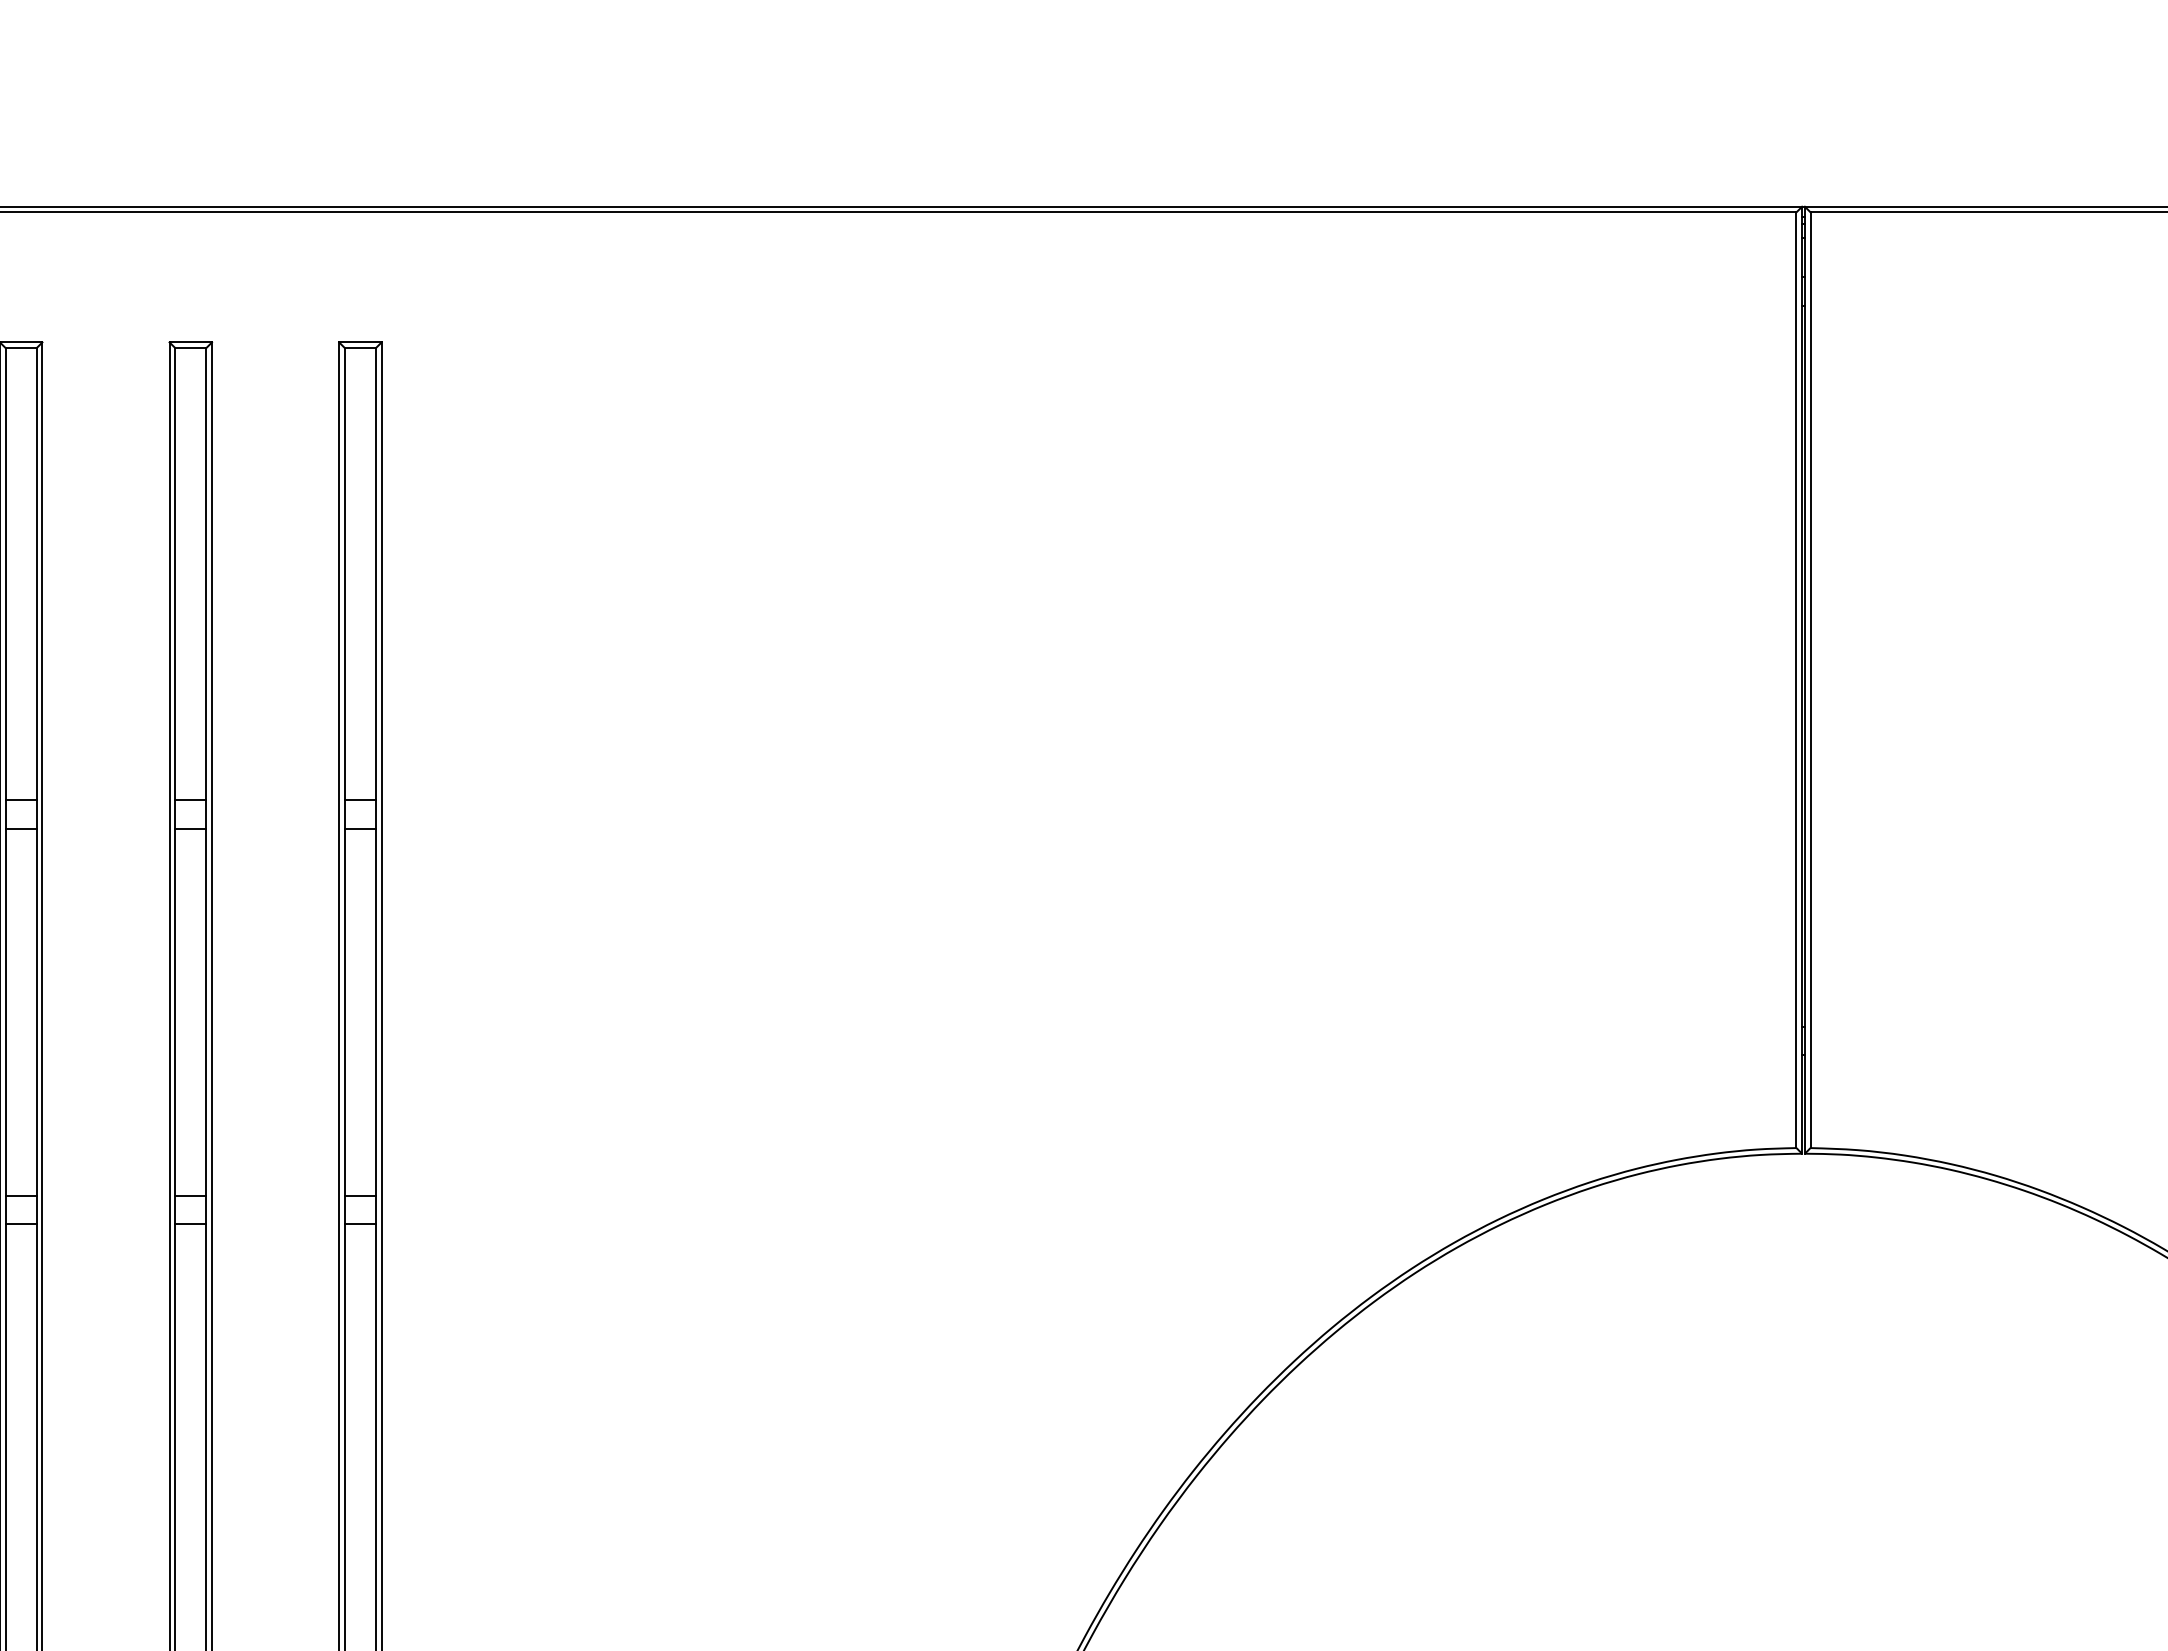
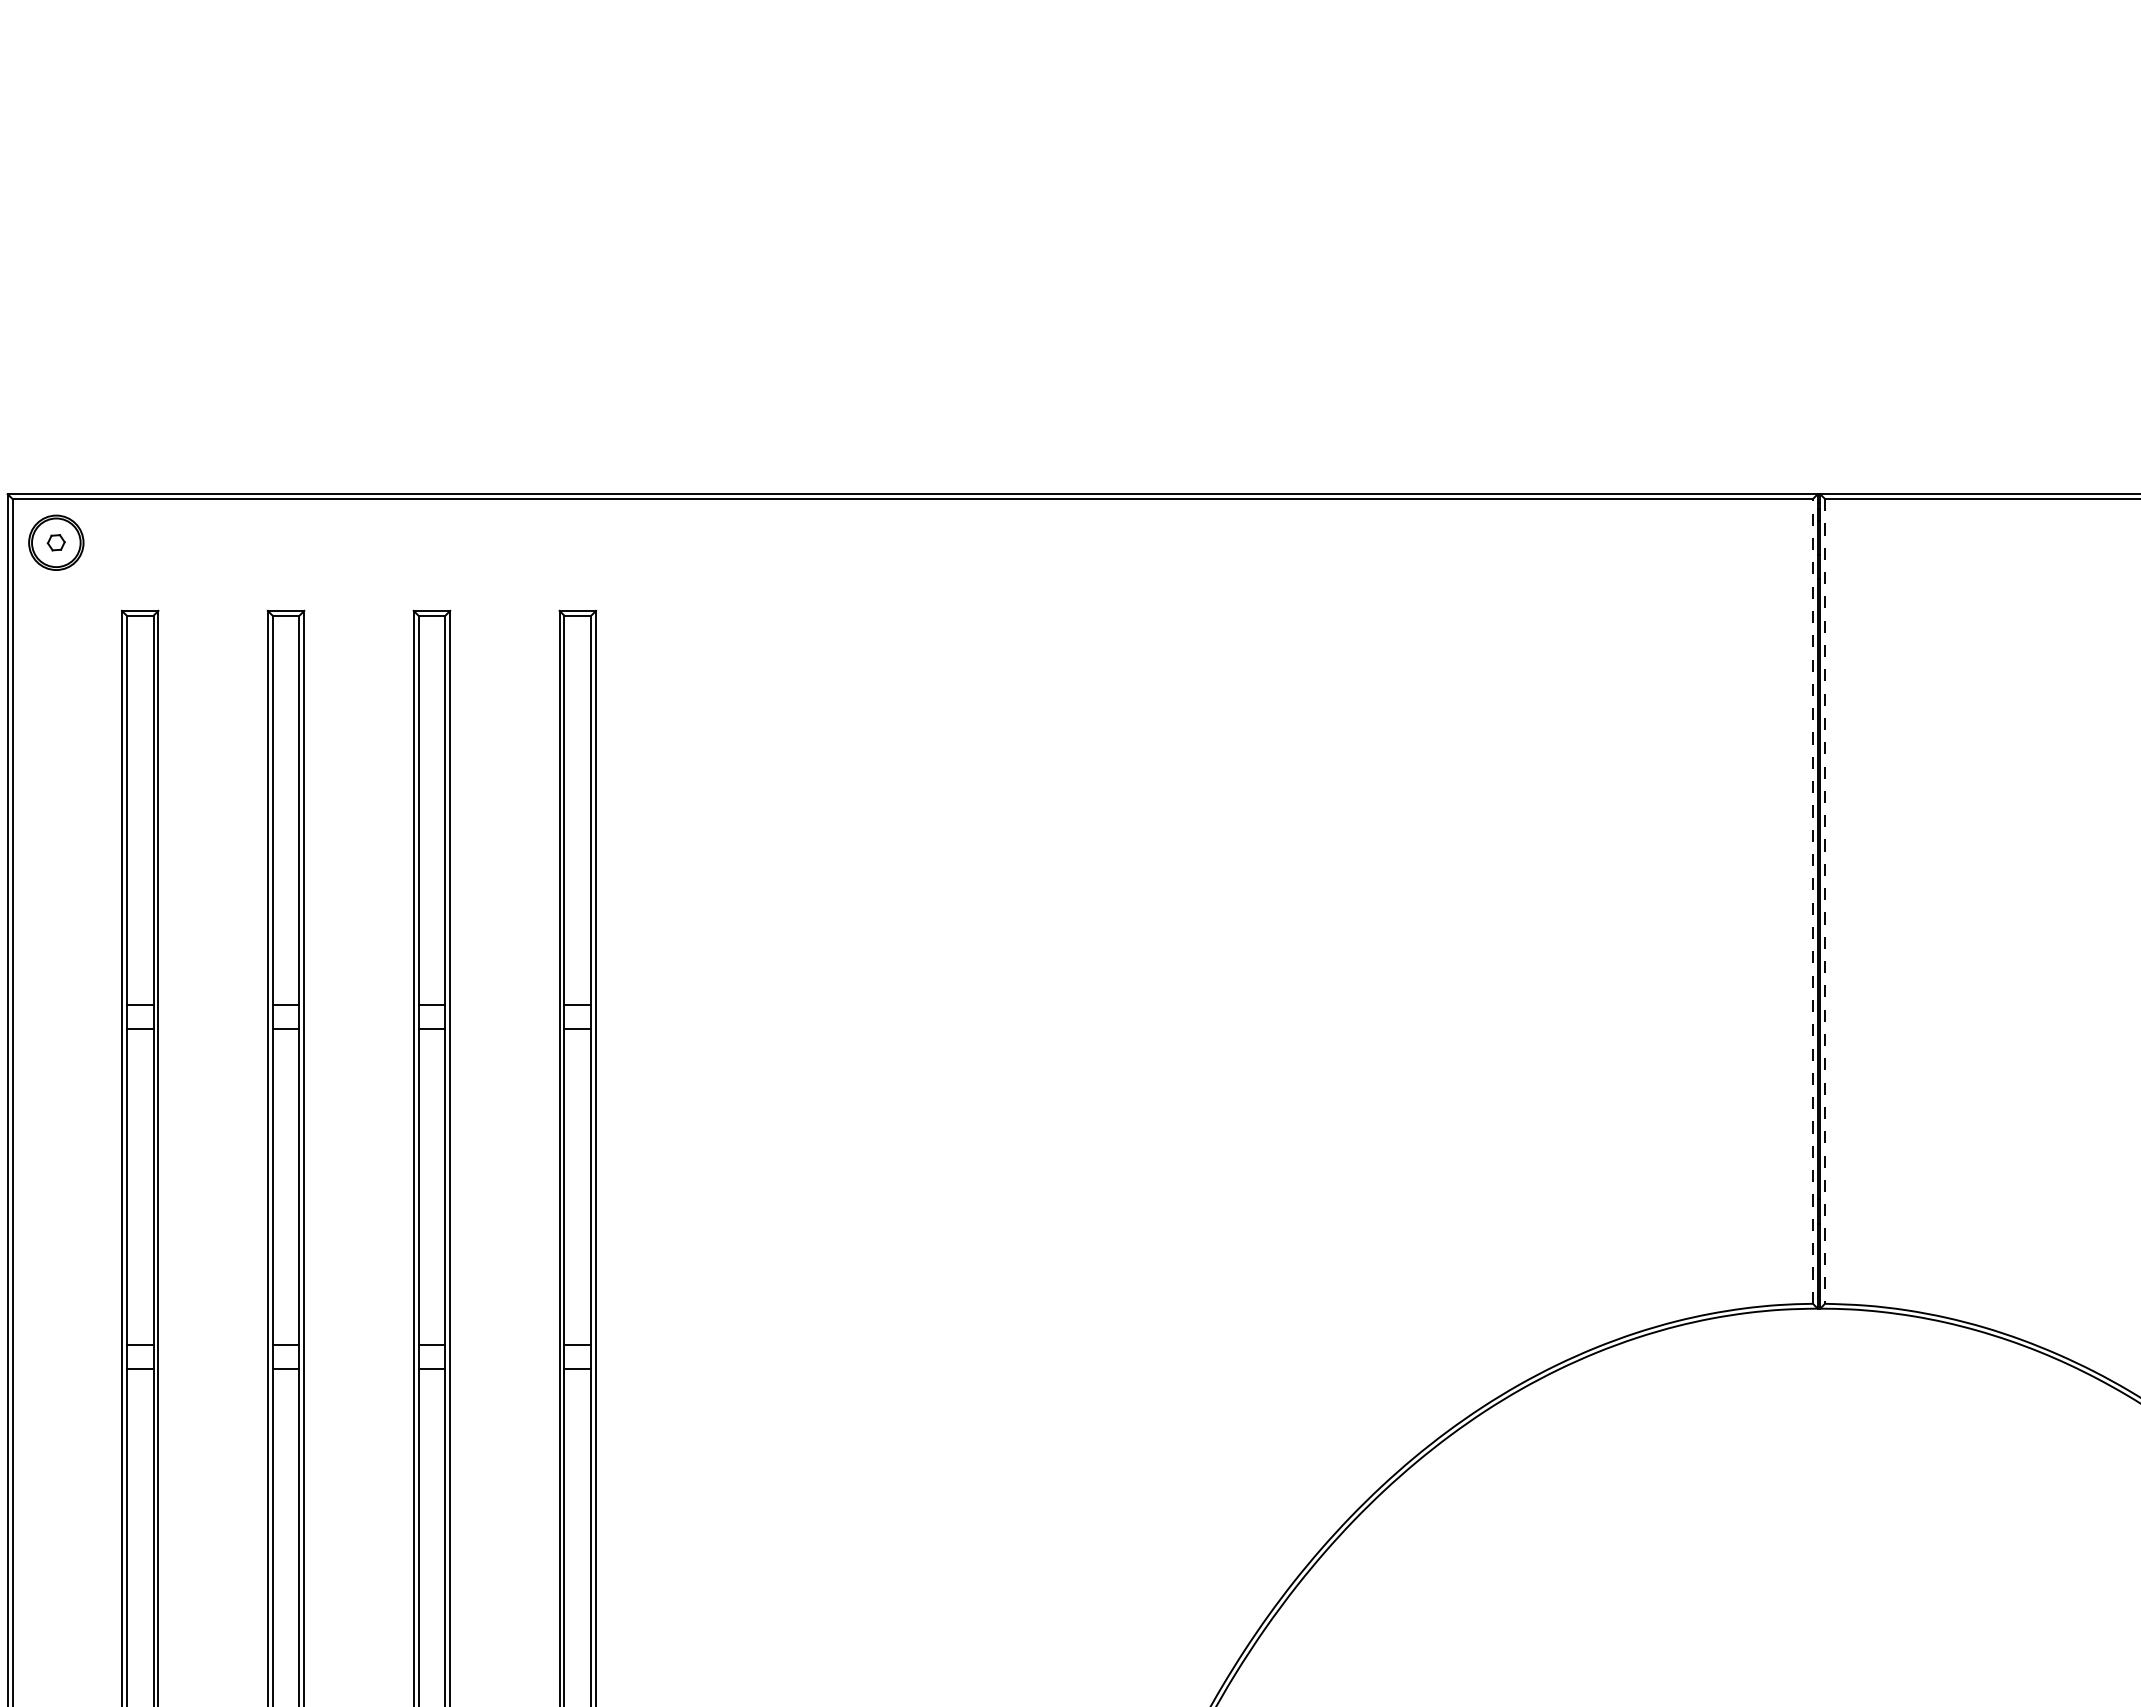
line: (1795, 679) -> (1812, 900), solid -> dashed
line: (1811, 680) -> (1825, 901), solid -> dashed

